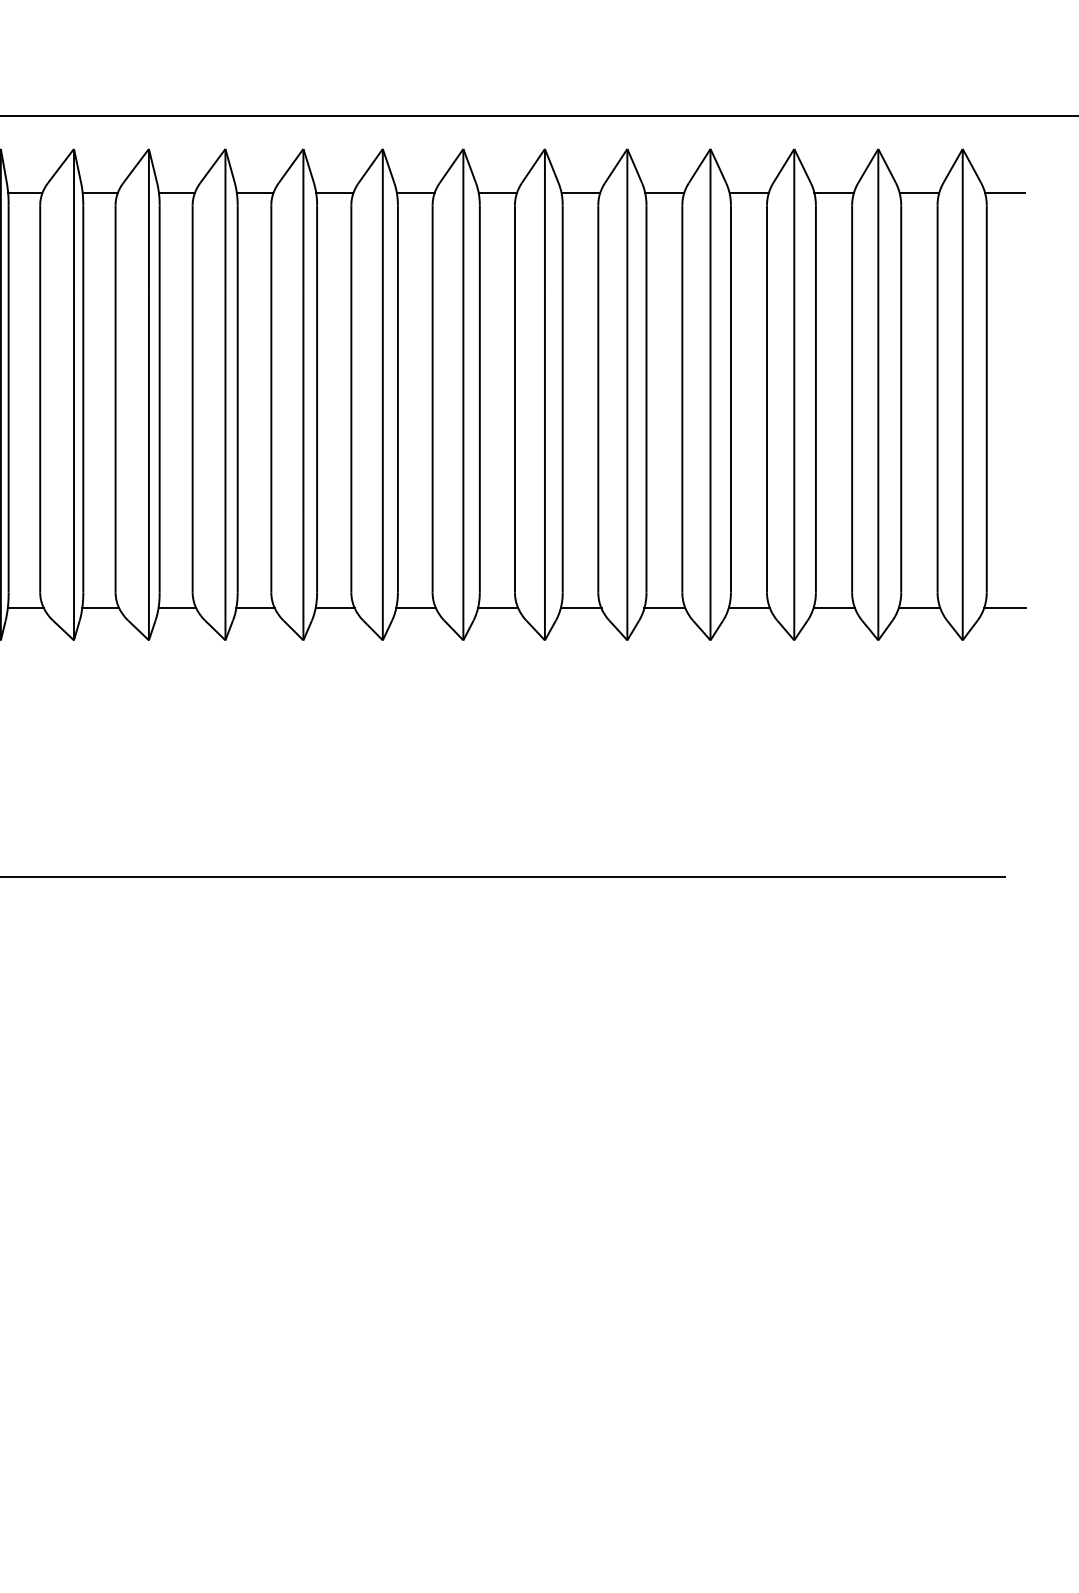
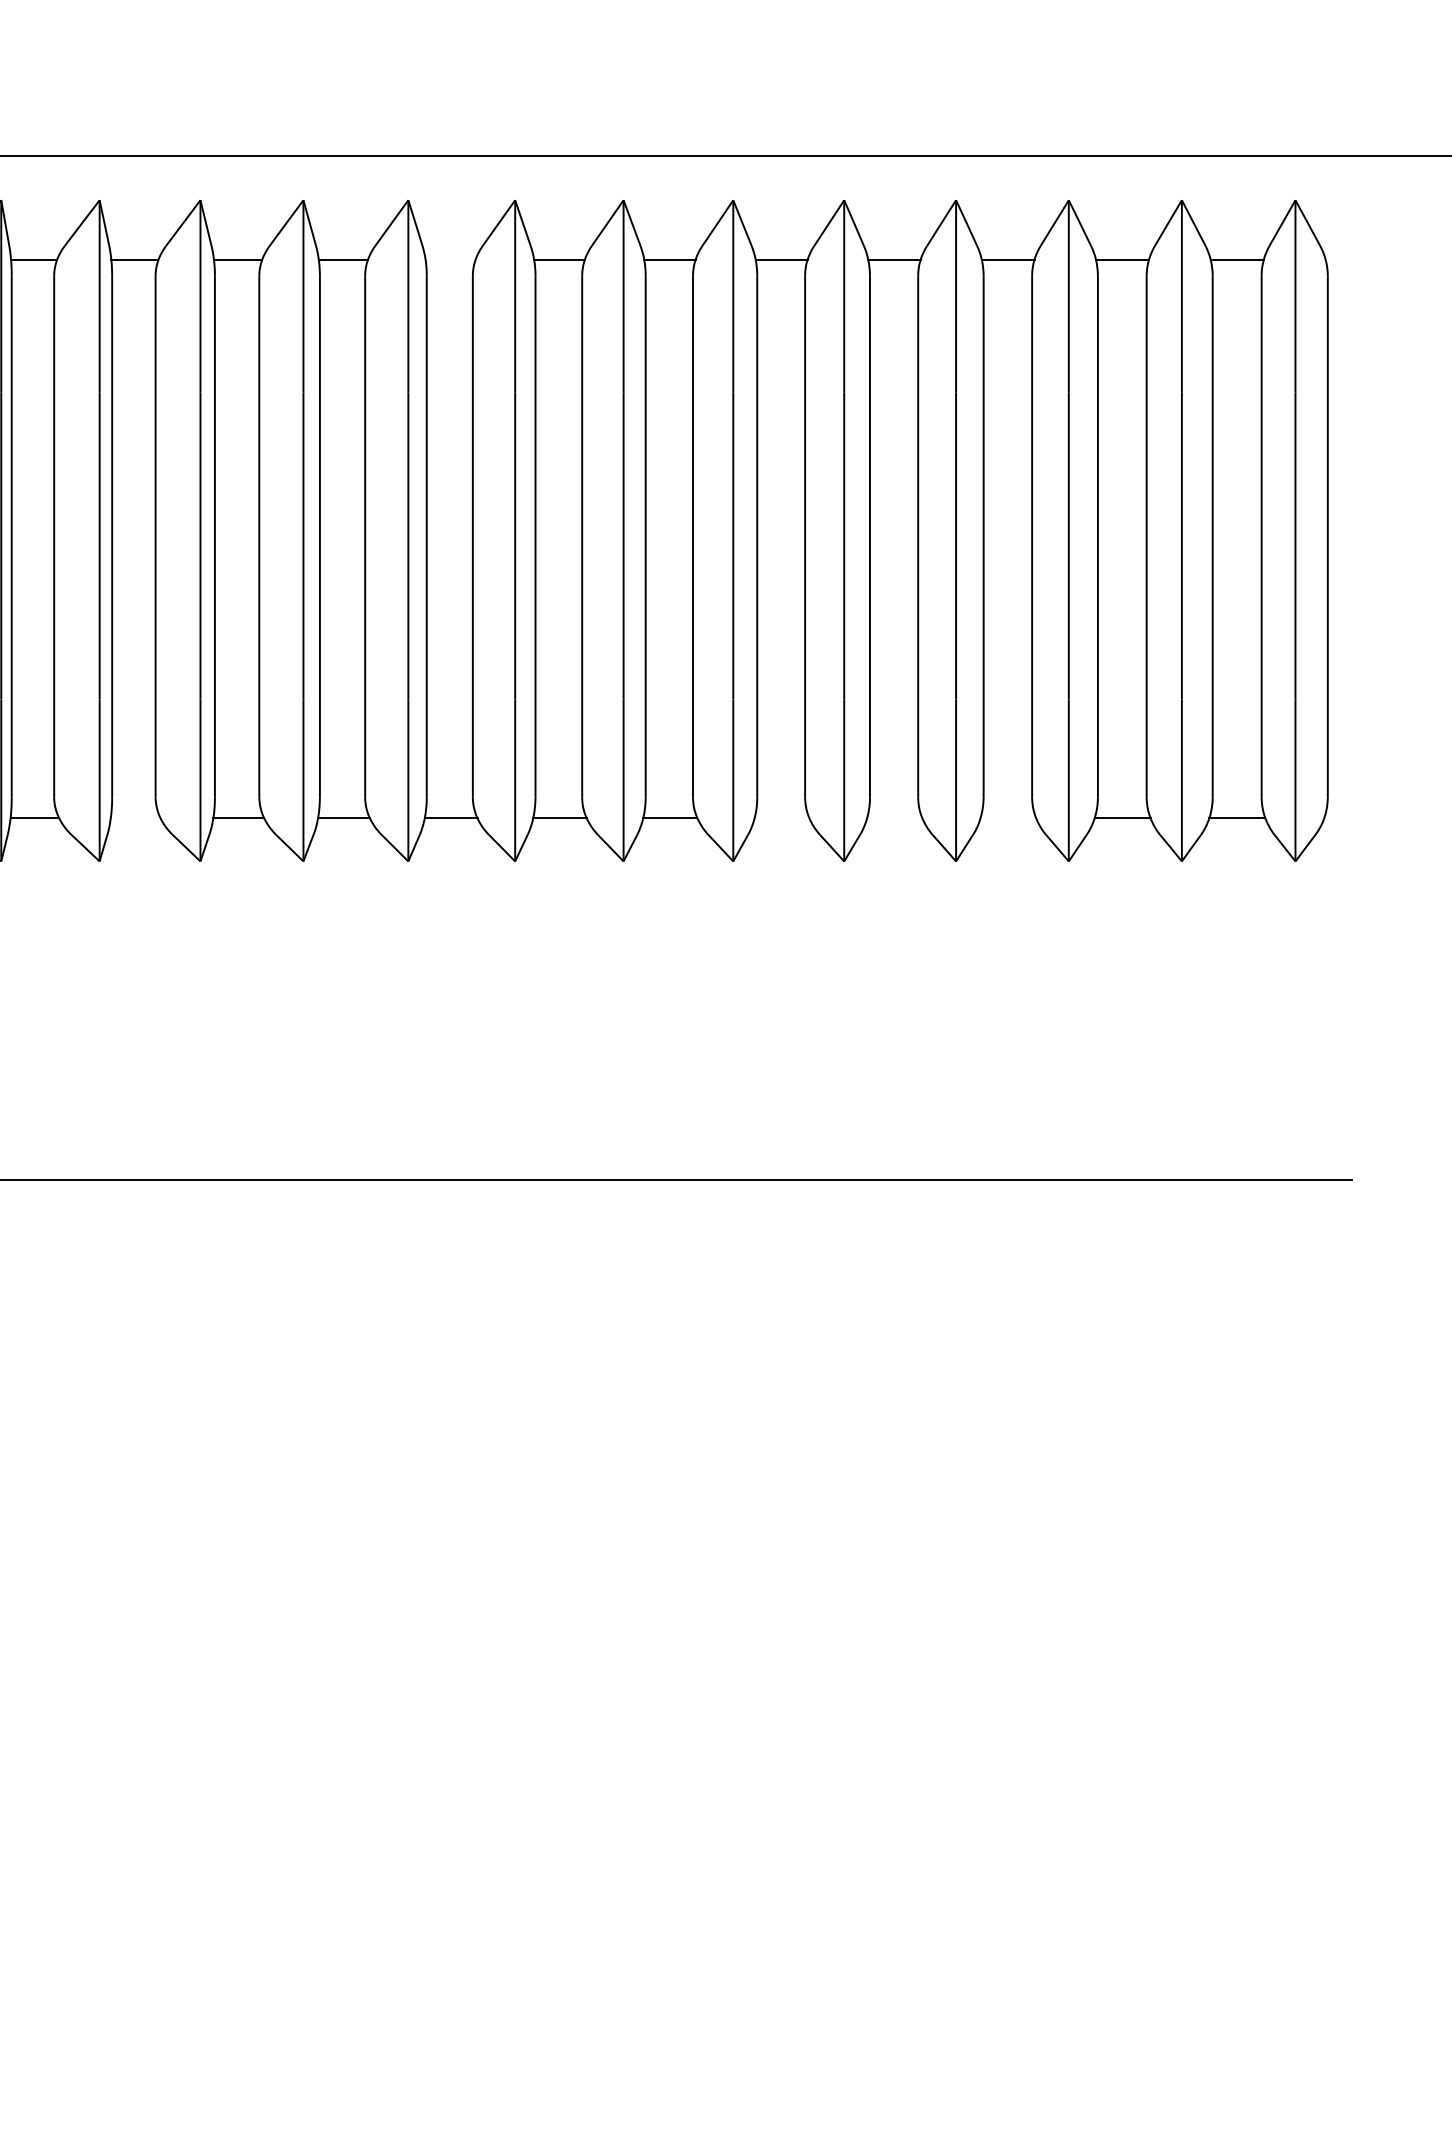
line: (334, 193) -> (450, 259), removed
line: (1004, 193) -> (1351, 259), removed
line: (100, 608) -> (135, 818), removed
line: (580, 608) -> (781, 818), removed
line: (664, 608) -> (894, 818), removed
line: (749, 608) -> (1008, 818), removed
line: (1005, 608) -> (1352, 818), removed

